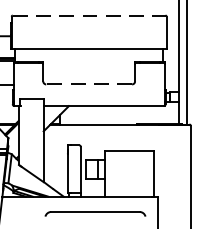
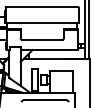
line: (89, 16) -> (42, 7), dashed -> solid
line: (87, 83) -> (41, 39), dashed -> solid

